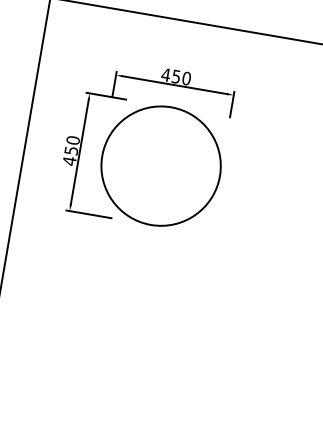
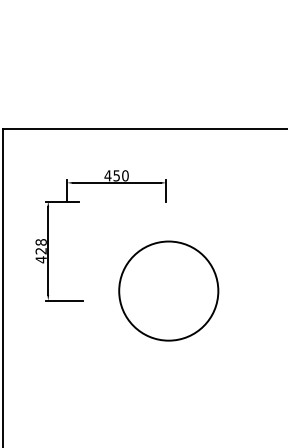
text: (71, 145) -> (40, 246), 450 -> 428
circle: (160, 165) -> (168, 290), moved

